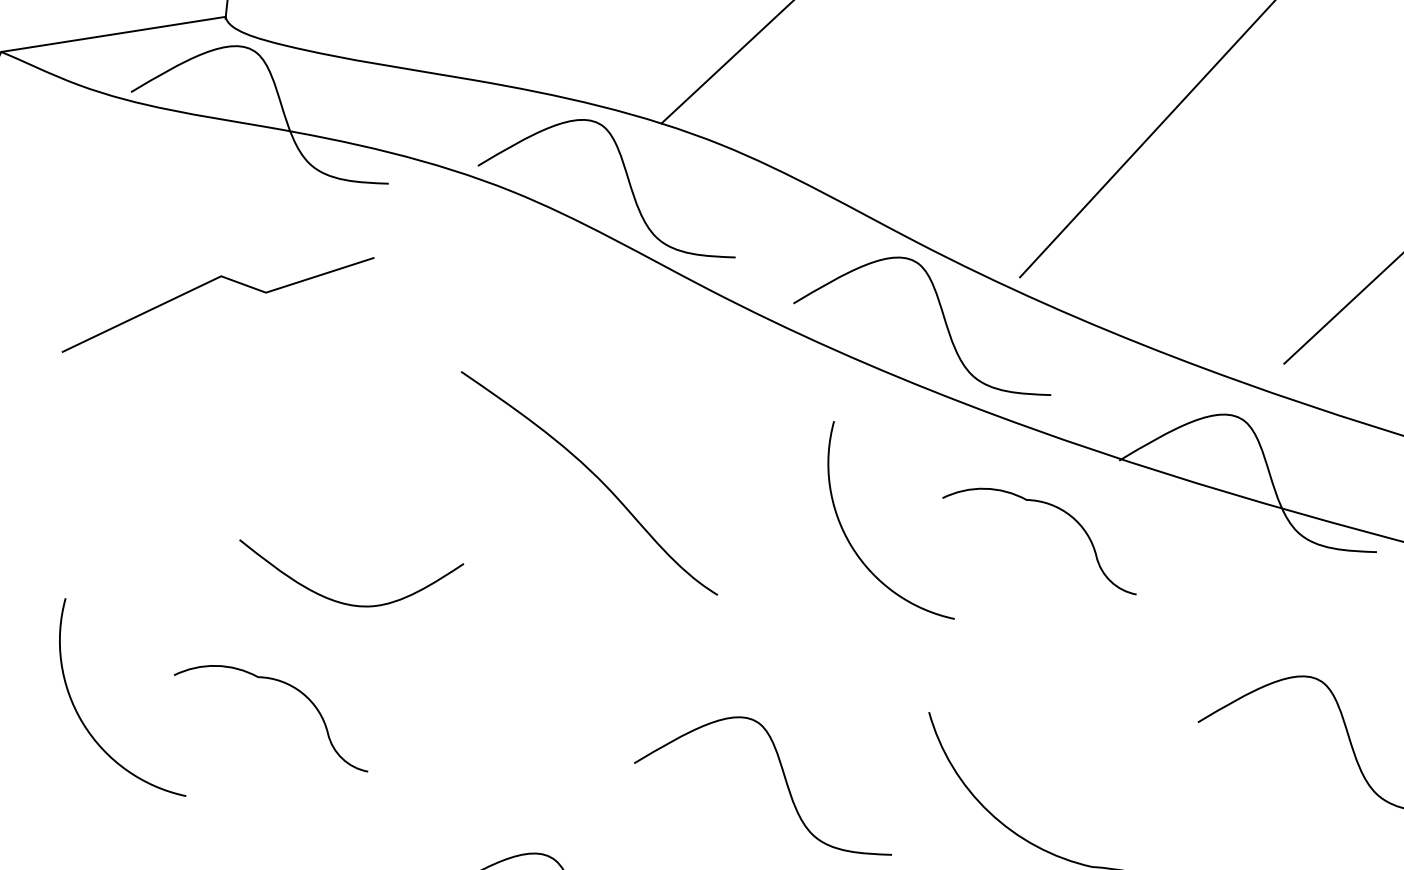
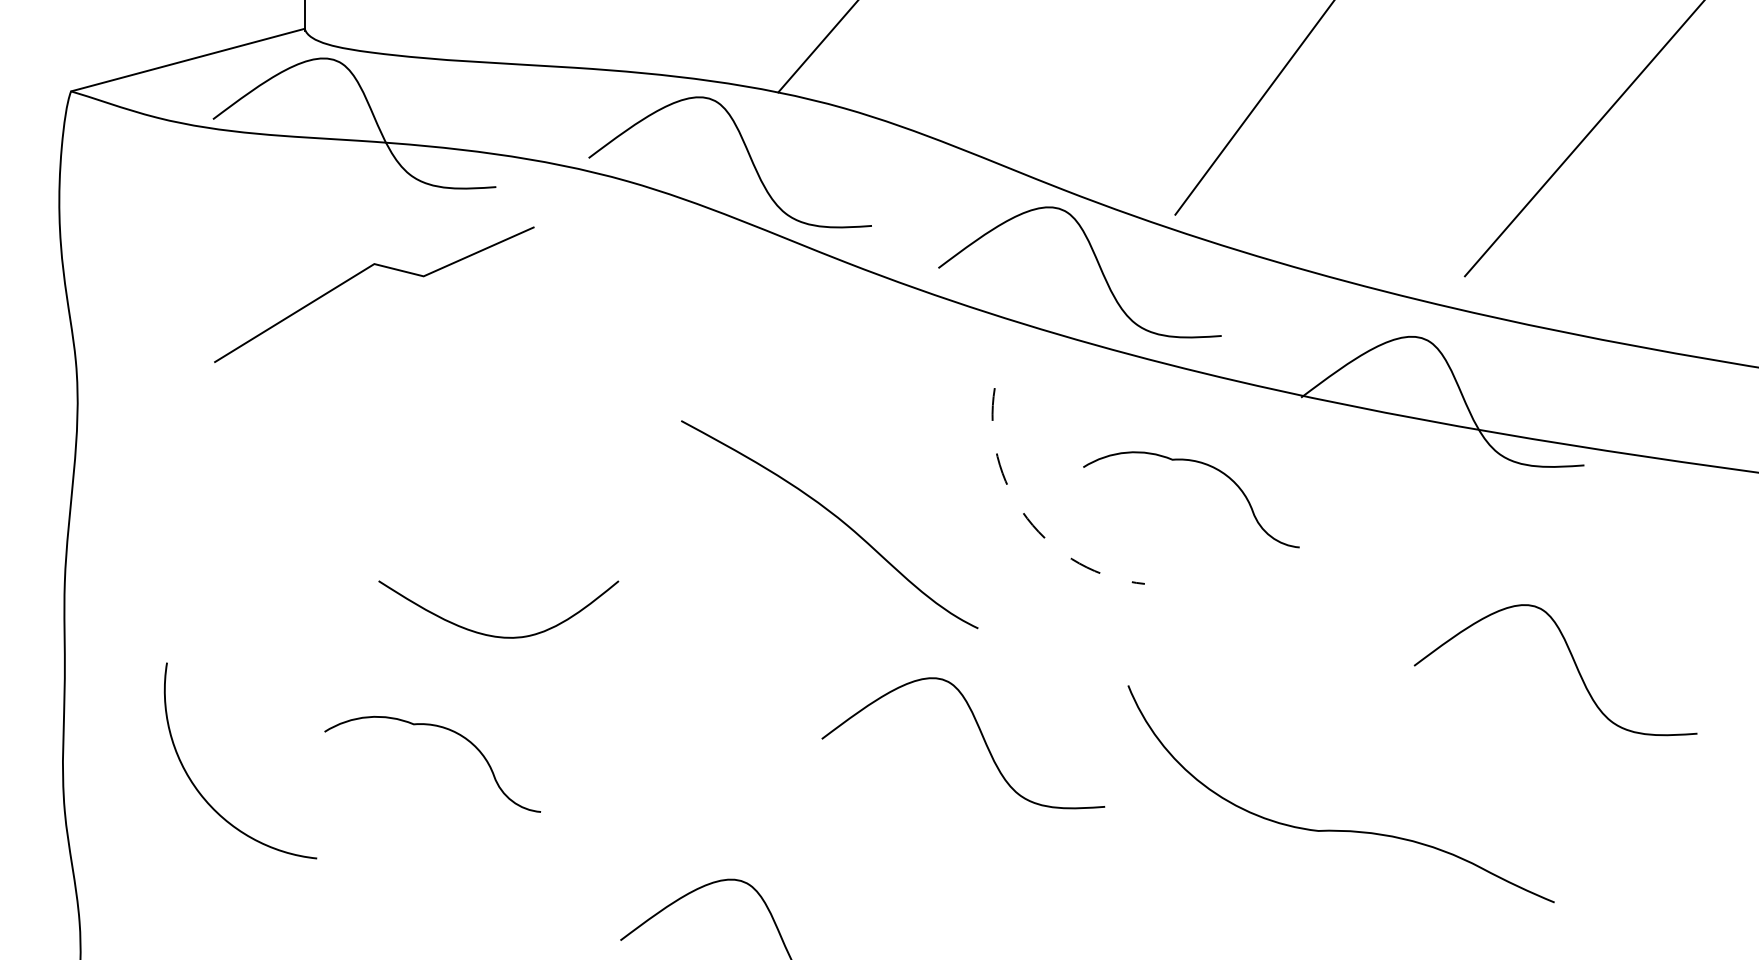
line: (208, 283) -> (361, 273), moved
curve: (595, 477) -> (835, 517), moved
curve: (1051, 506) -> (1199, 463), moved
line: (851, 546) -> (1027, 518), solid -> dashed
curve: (82, 719) -> (198, 789), moved
curve: (784, 778) -> (982, 738), moved

